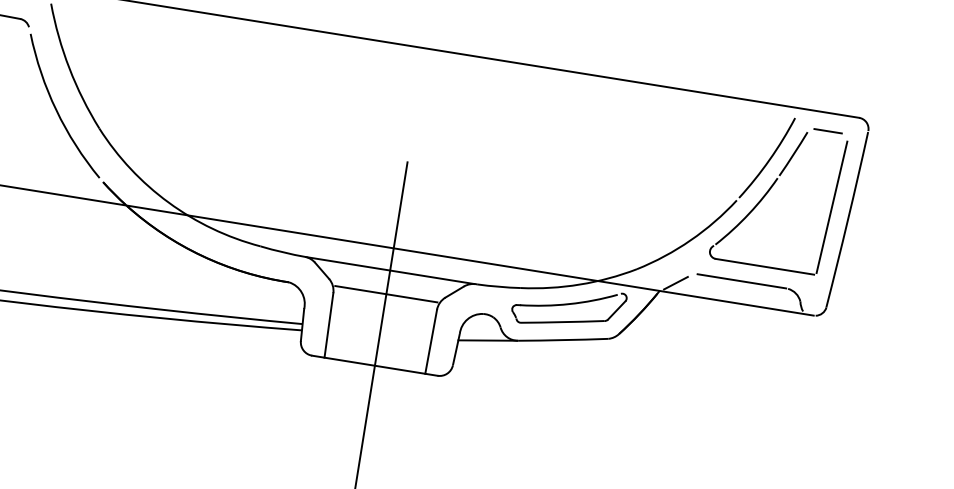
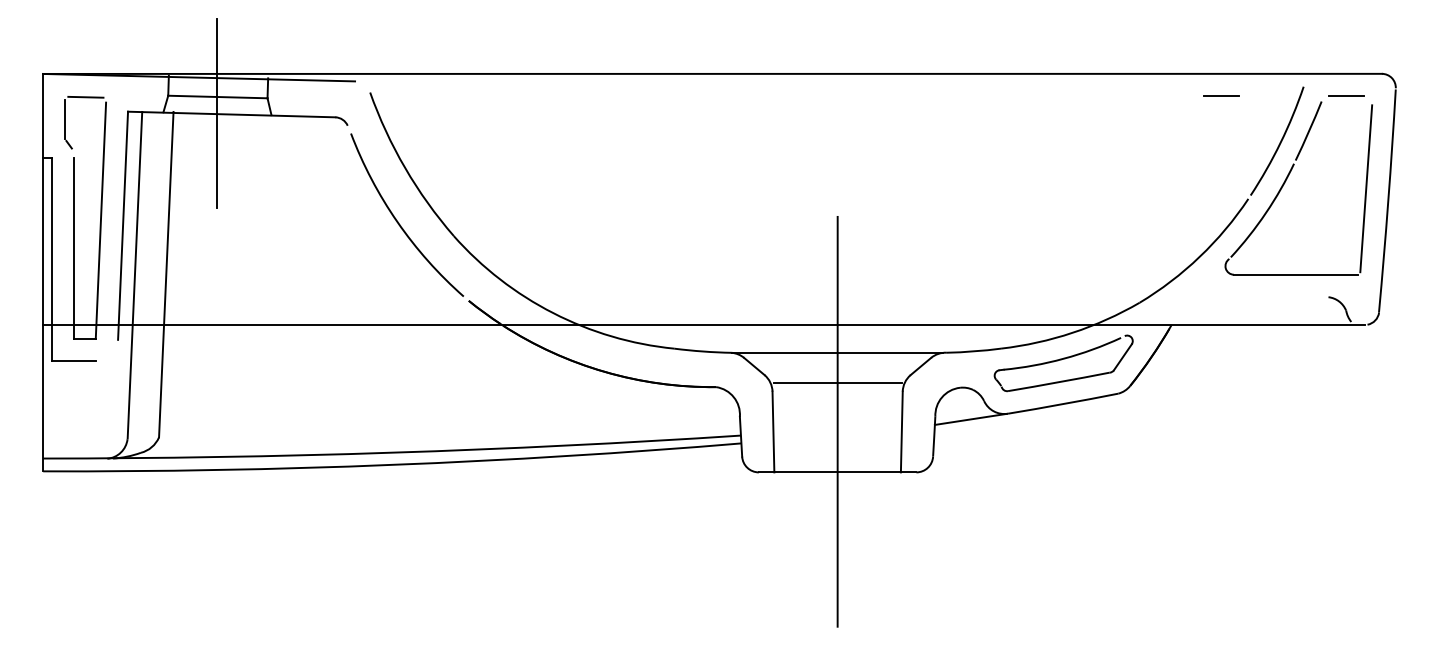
line: (728, 114) -> (1221, 95), added
line: (741, 281) -> (1270, 297), removed
line: (675, 283) -> (1189, 312), removed

